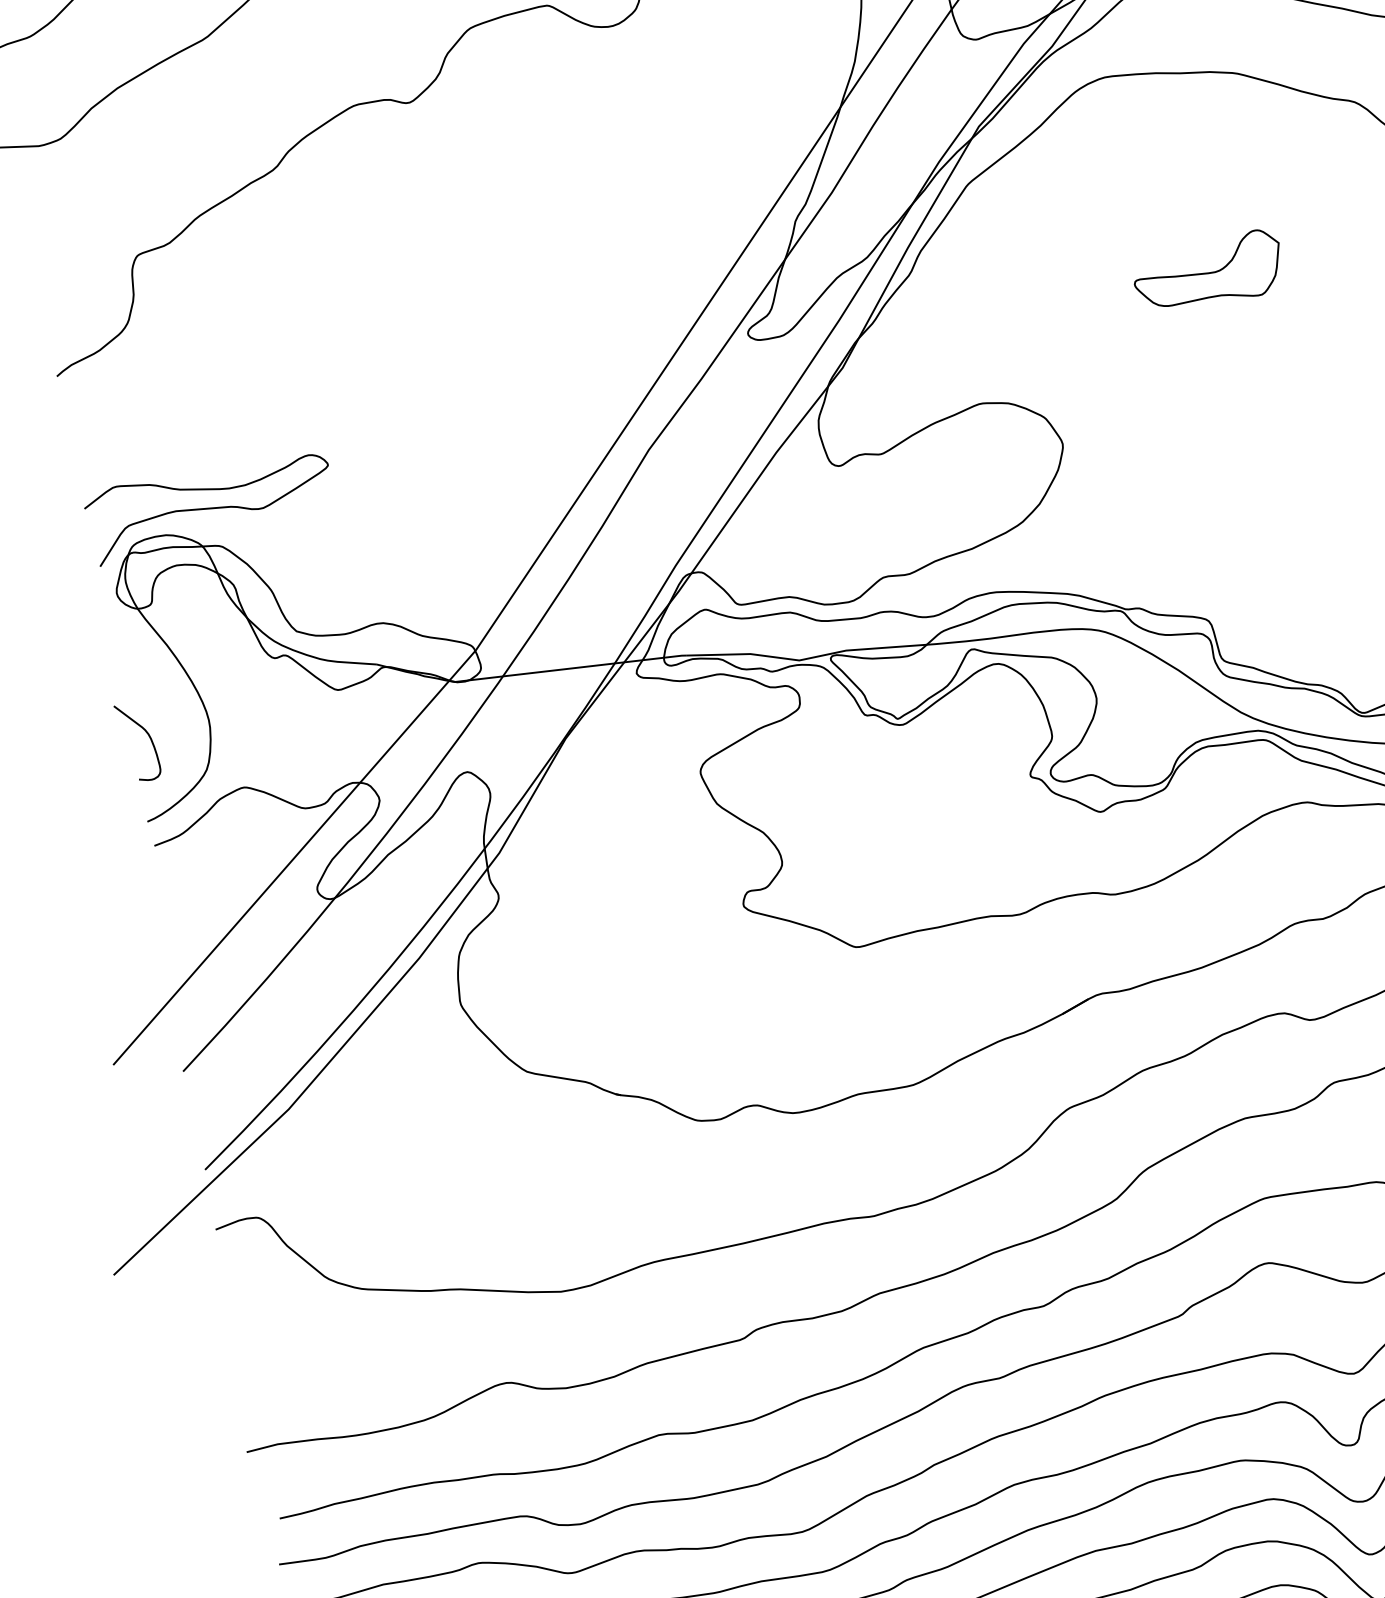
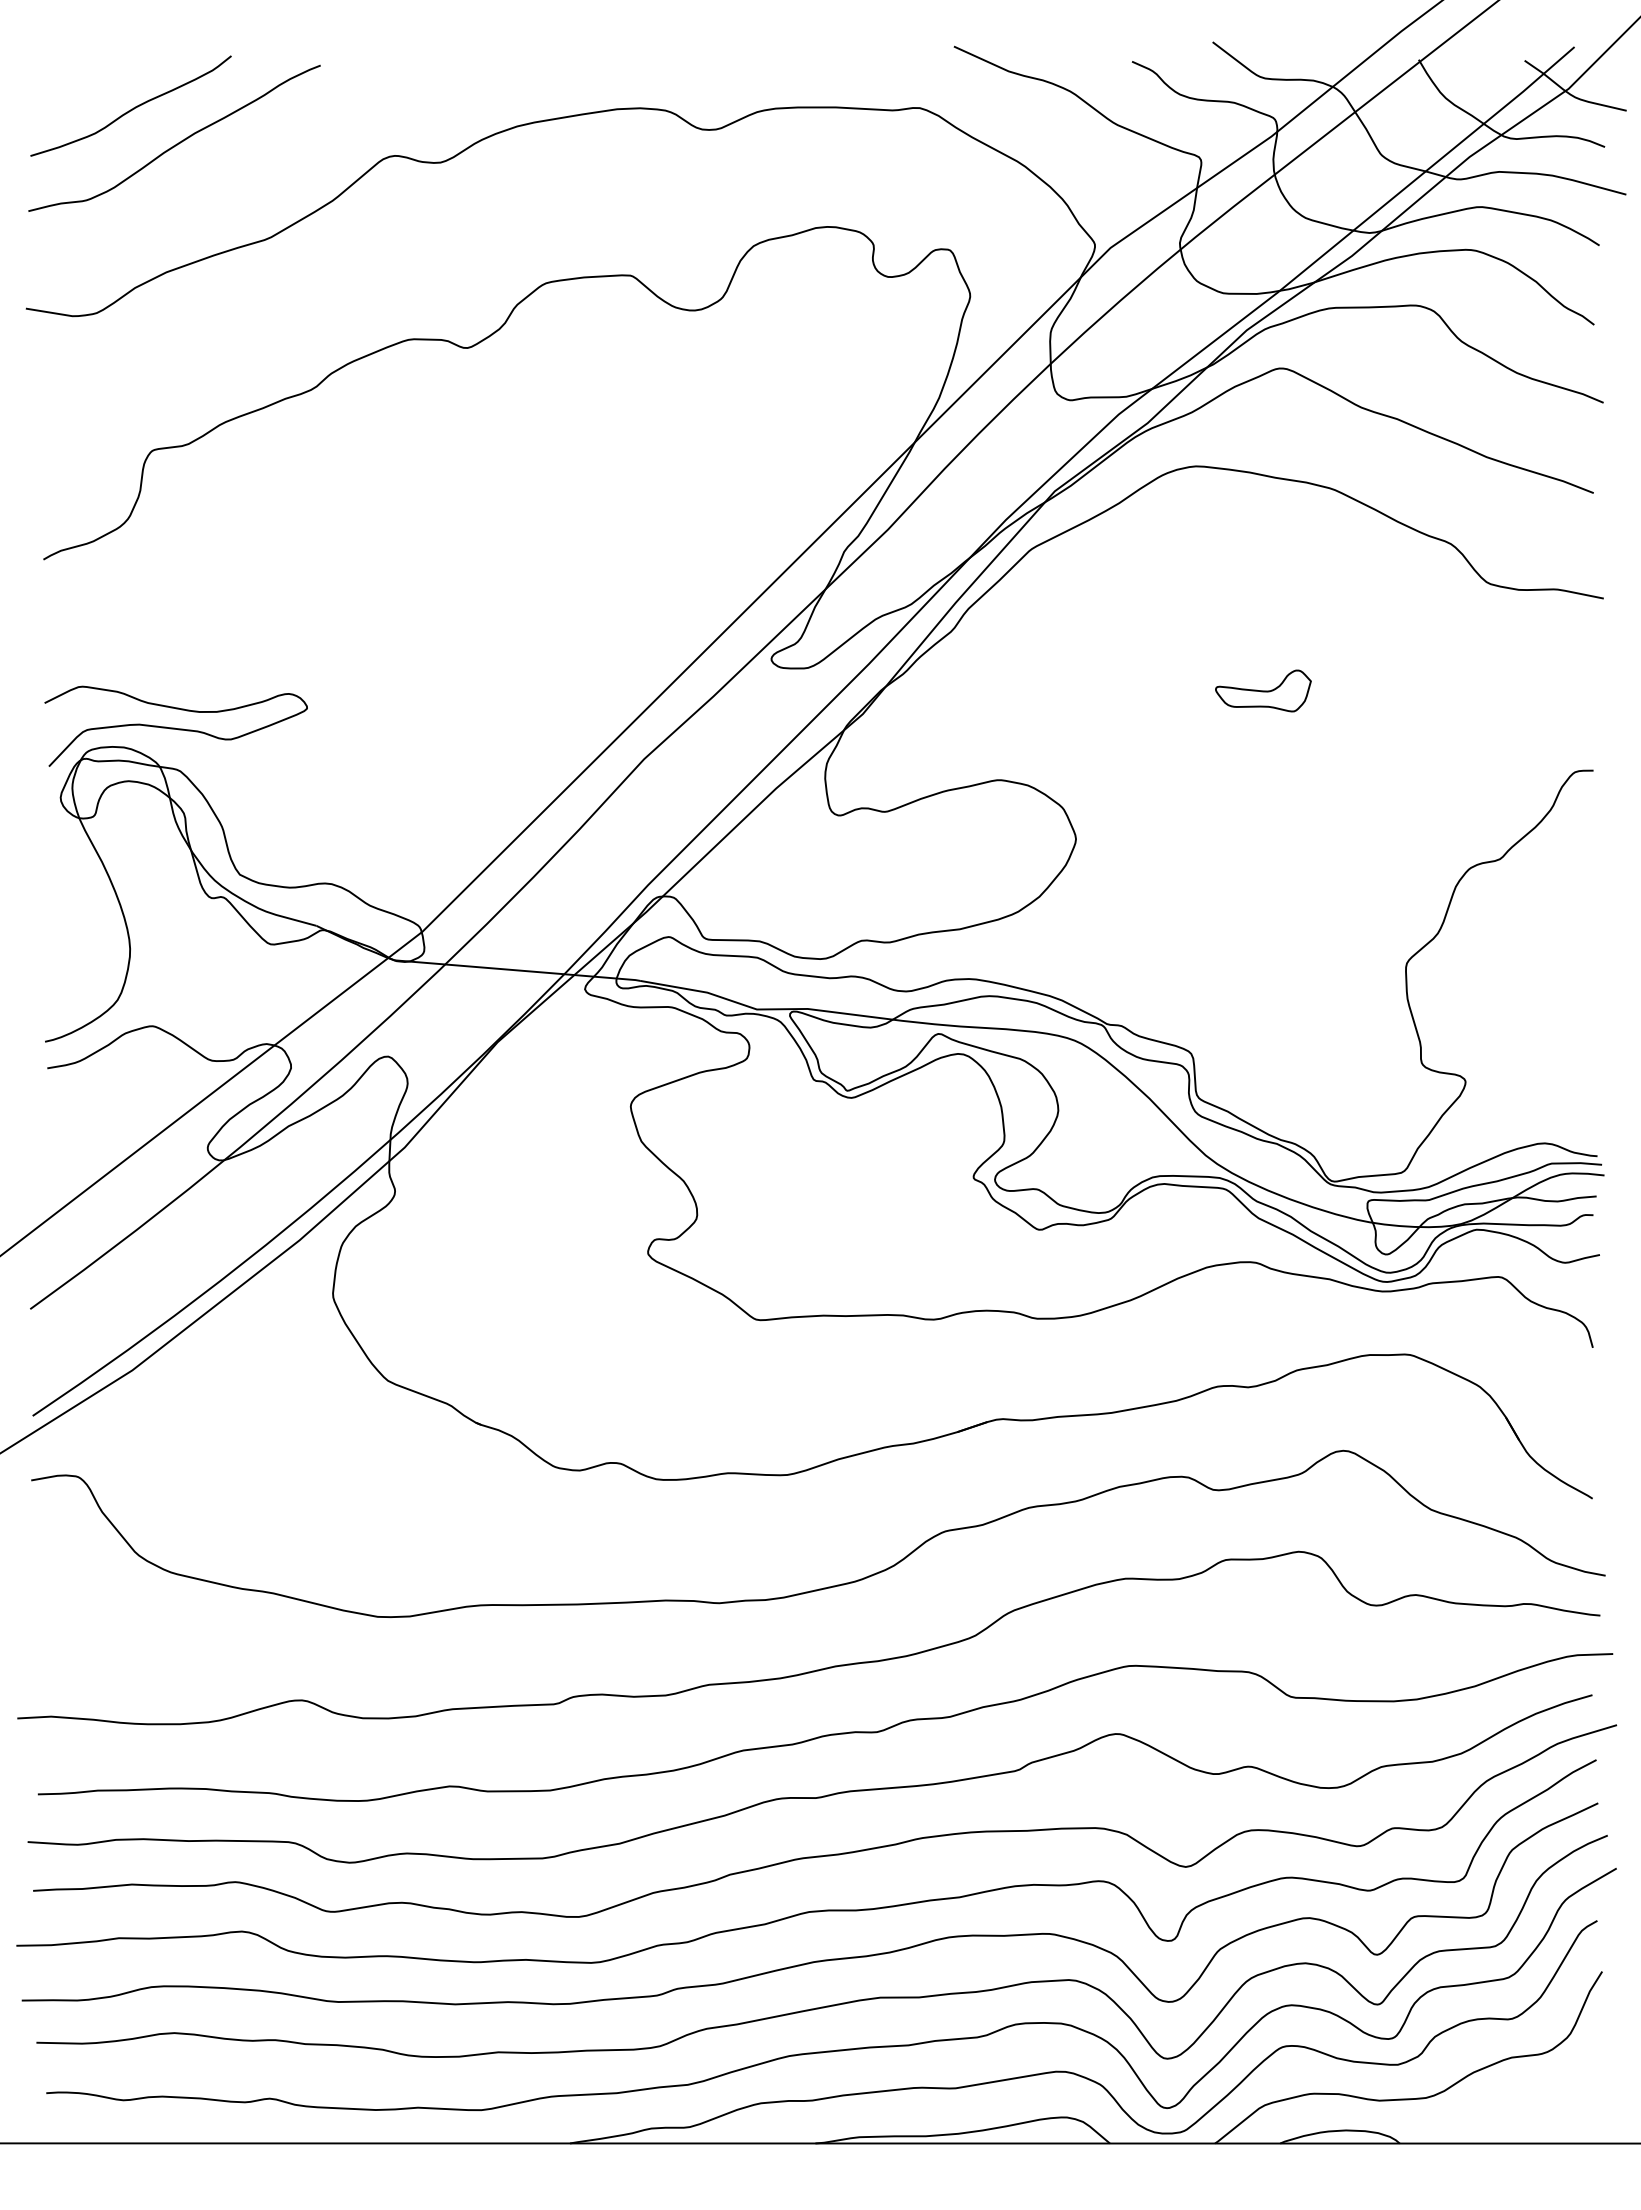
part: (1208, 272) -> (1263, 690), size x0.6
curve: (147, 735) -> (63, 952), removed

